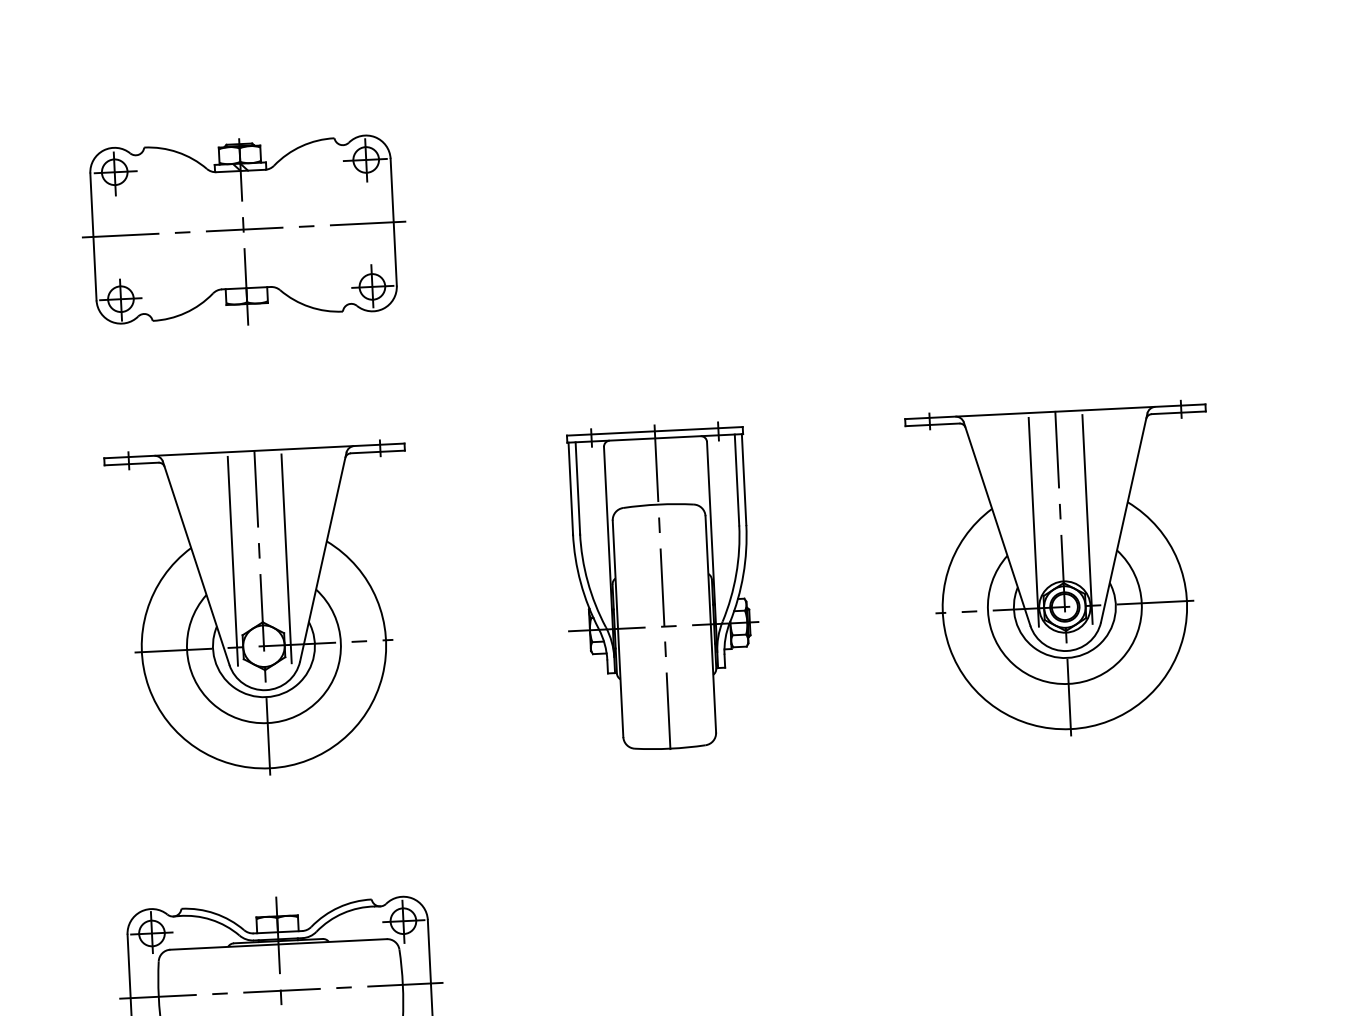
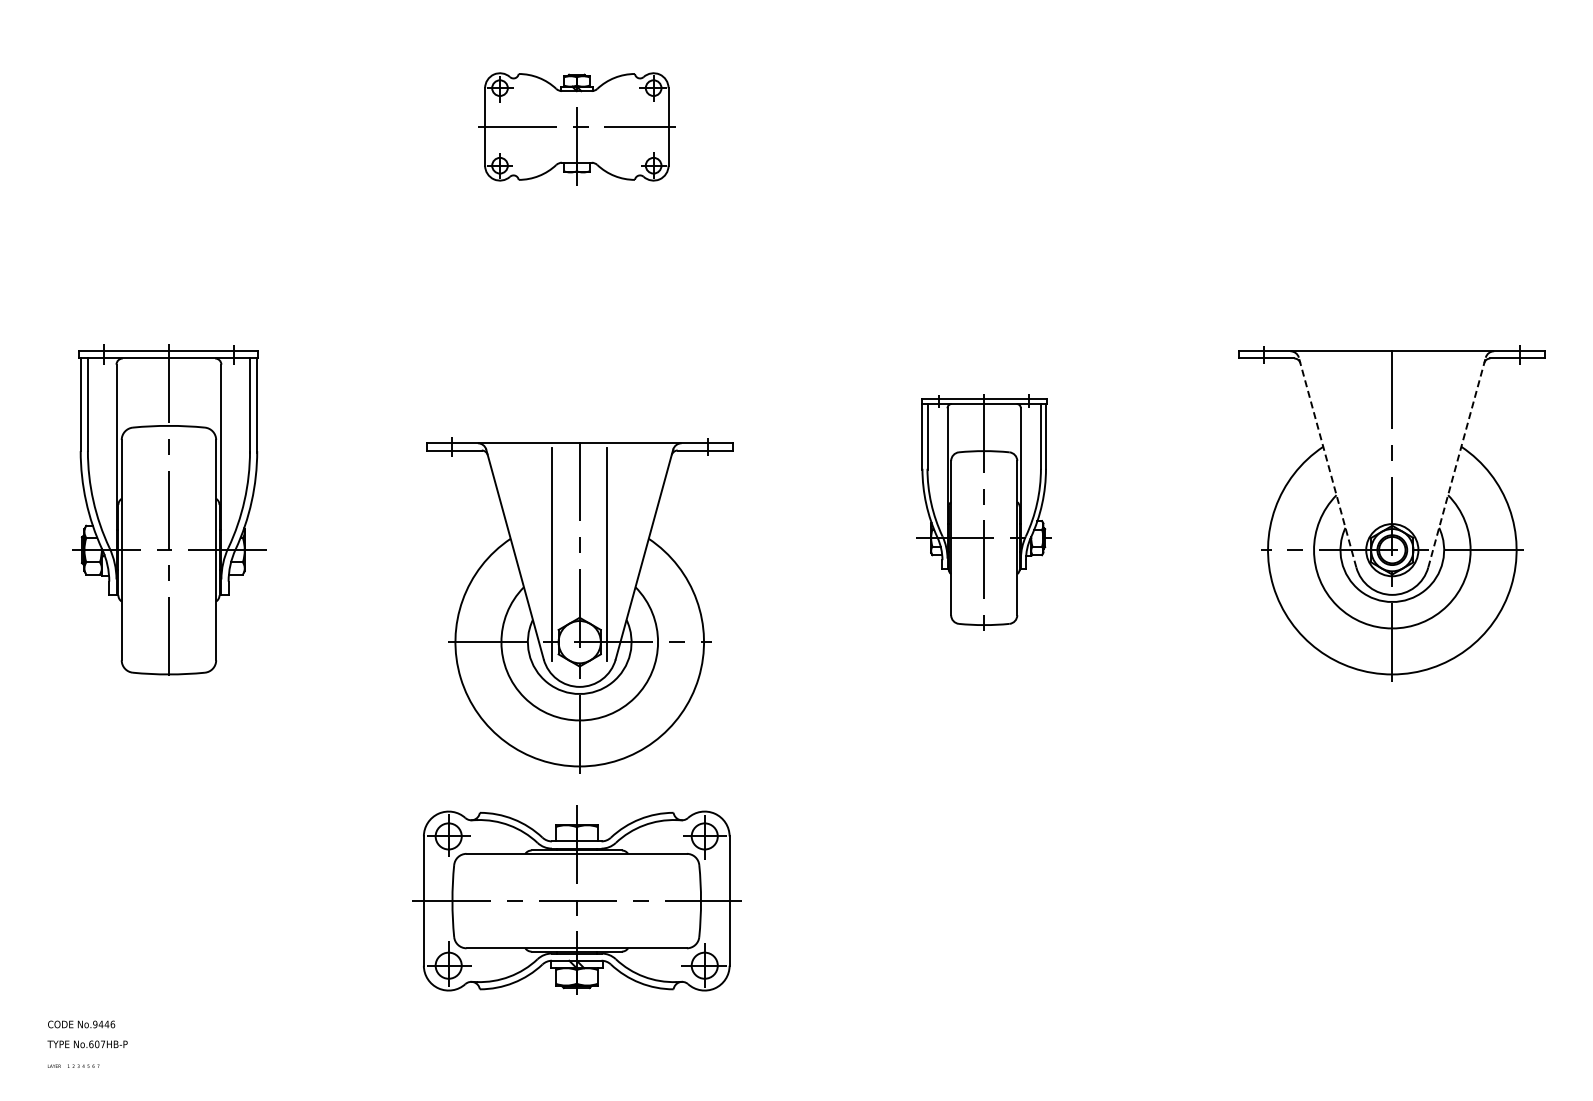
part: (243, 232) -> (576, 128), size x0.6
line: (1124, 517) -> (1457, 462), solid -> dashed
line: (1087, 519) -> (1419, 462), removed
line: (1033, 522) -> (1364, 462), removed
line: (997, 524) -> (1327, 462), solid -> dashed
part: (661, 586) -> (983, 509), size x0.7
part: (261, 610) -> (579, 605), moved

